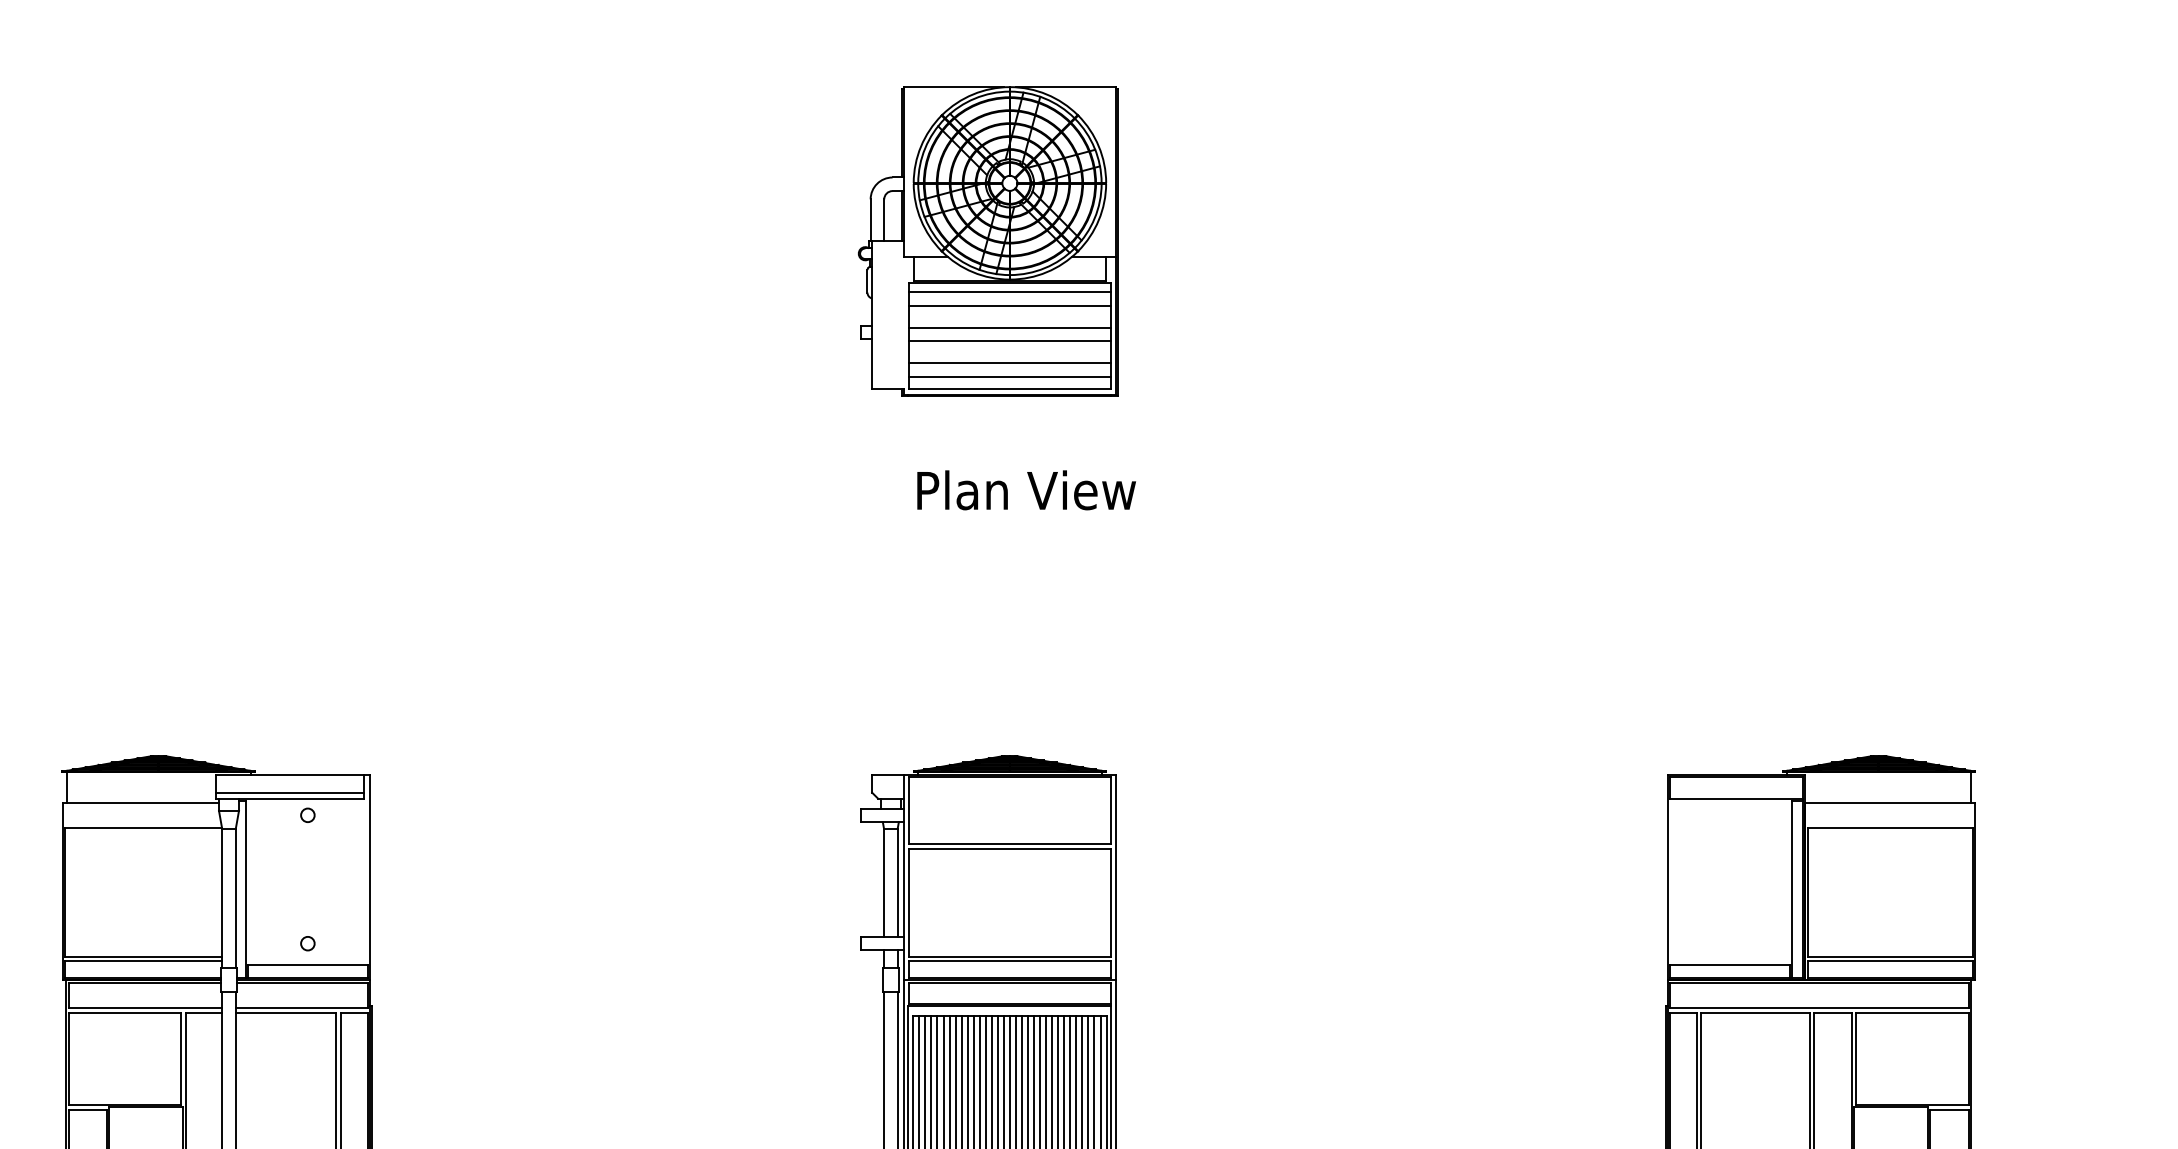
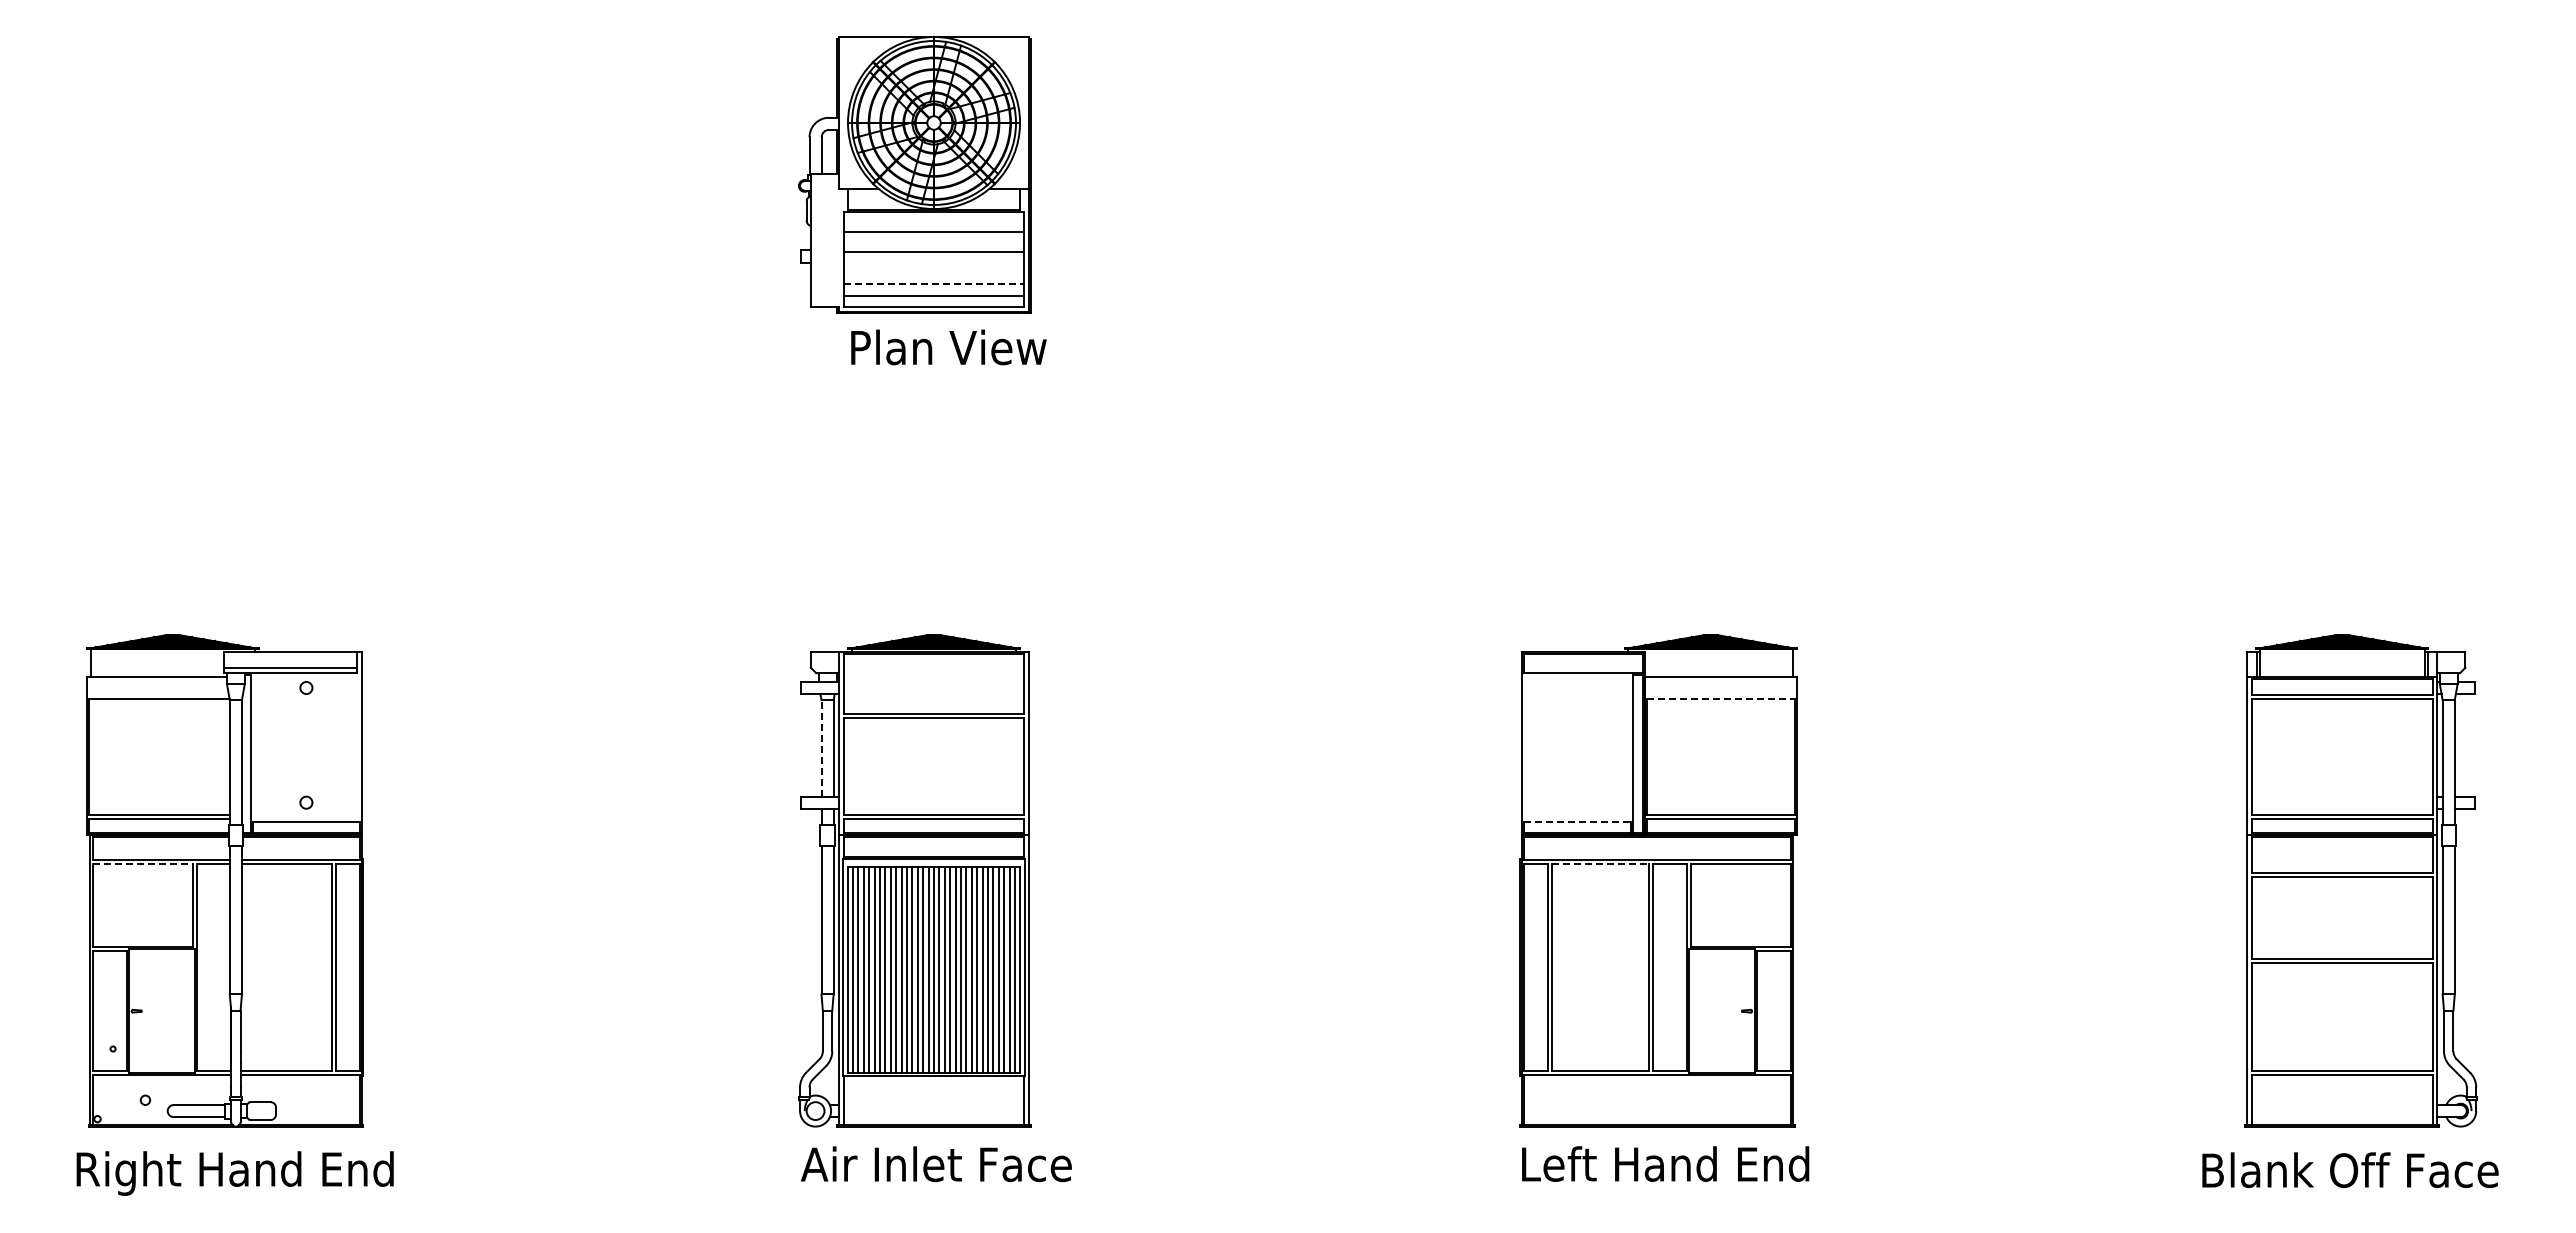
line: (1009, 292) -> (933, 220), removed
line: (1009, 341) -> (933, 264), removed
line: (1010, 362) -> (934, 283), solid -> dashed
text: (1026, 490) -> (948, 347), moved
line: (1889, 828) -> (1720, 699), solid -> dashed
line: (884, 881) -> (821, 747), solid -> dashed
line: (1730, 964) -> (1578, 821), solid -> dashed
line: (125, 1012) -> (143, 864), solid -> dashed
line: (1755, 1012) -> (1600, 864), solid -> dashed

